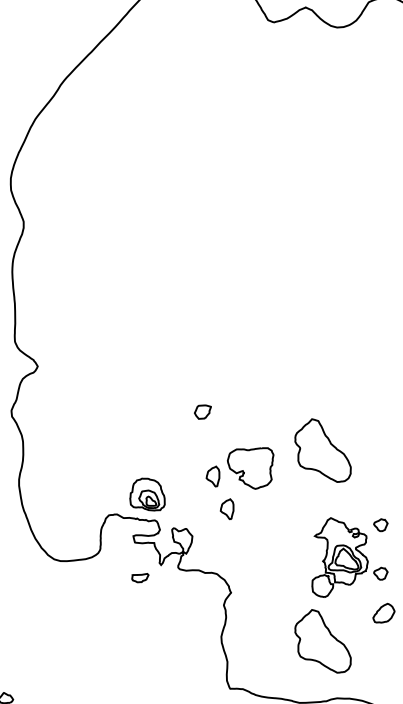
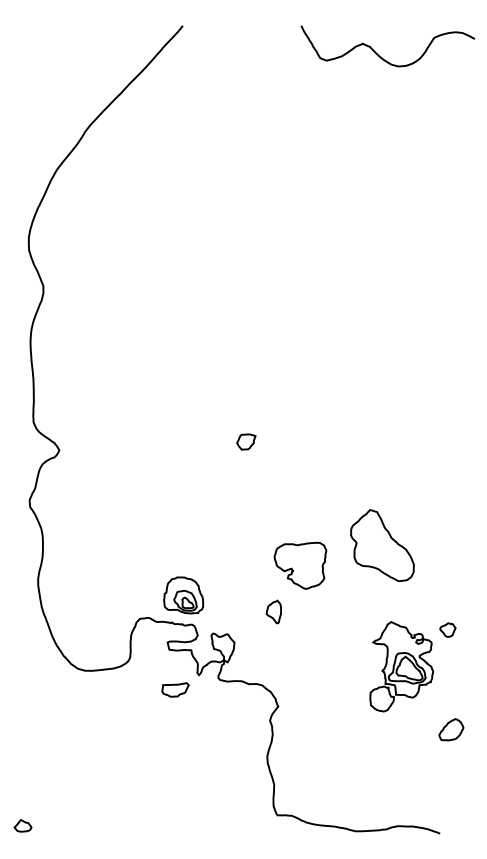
part: (203, 411) -> (246, 441), moved
part: (212, 476) -> (257, 574), removed
part: (380, 573) -> (447, 684), removed
part: (140, 577) -> (175, 689), size x1.43
part: (323, 641) -> (382, 761), removed

